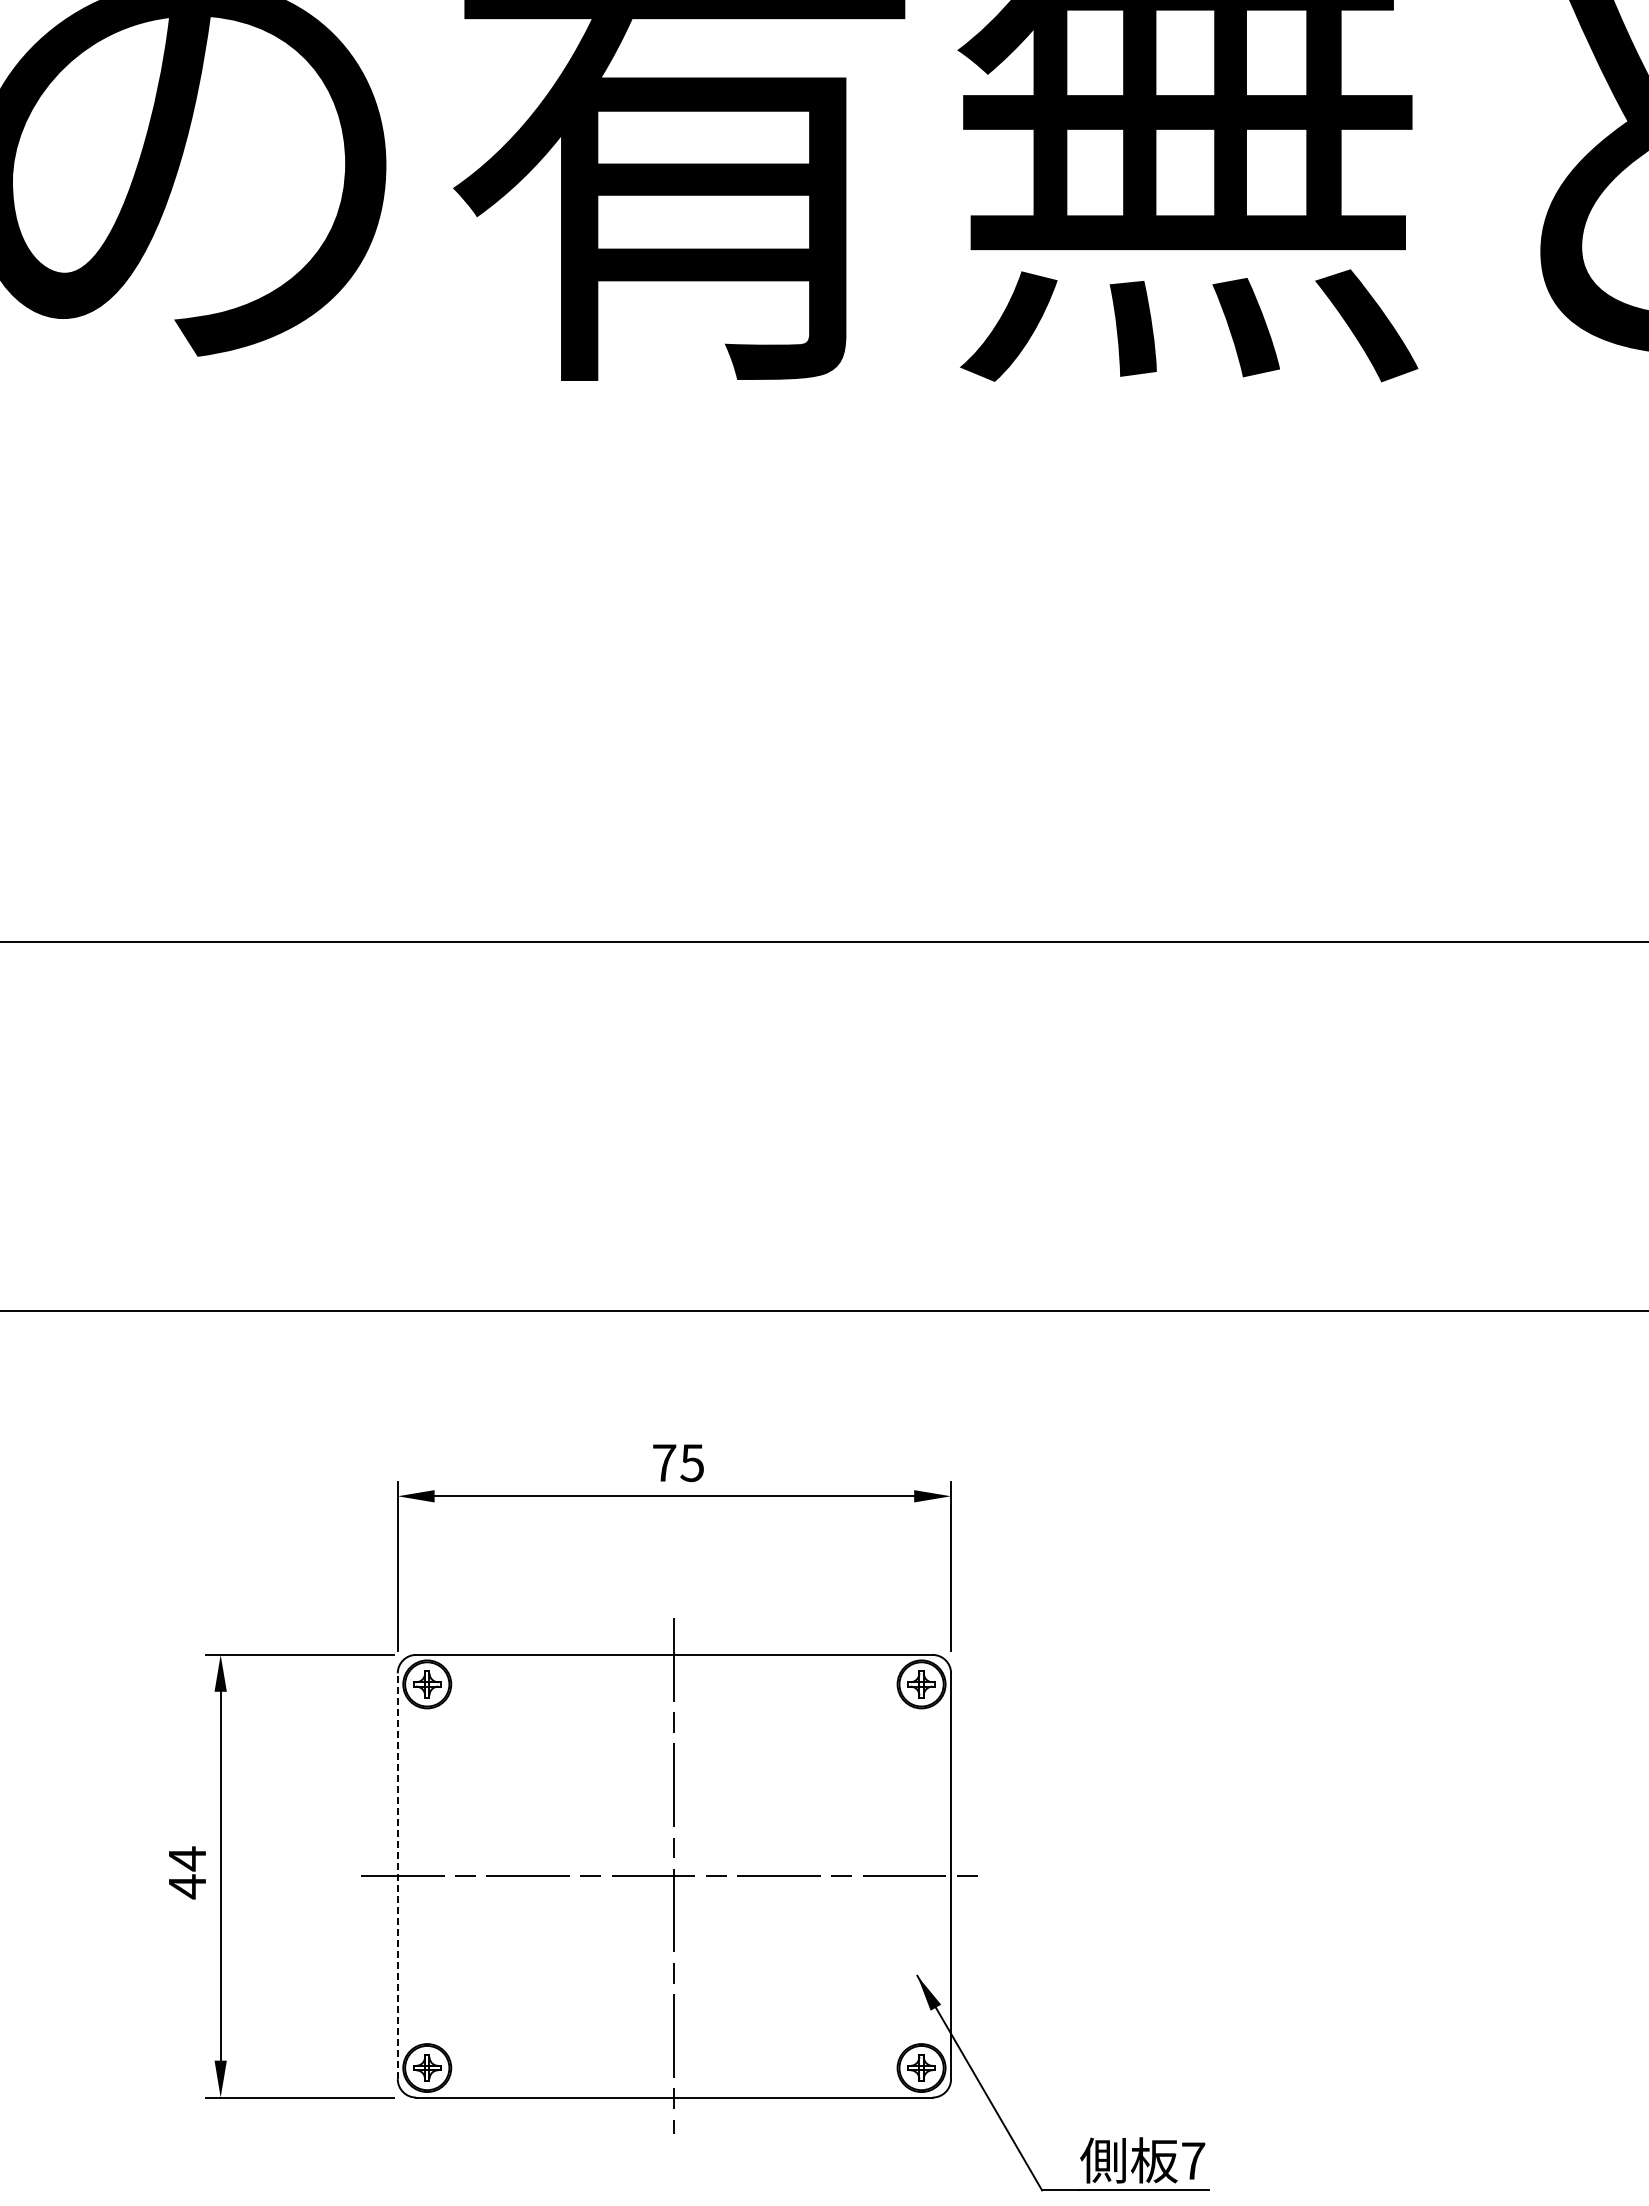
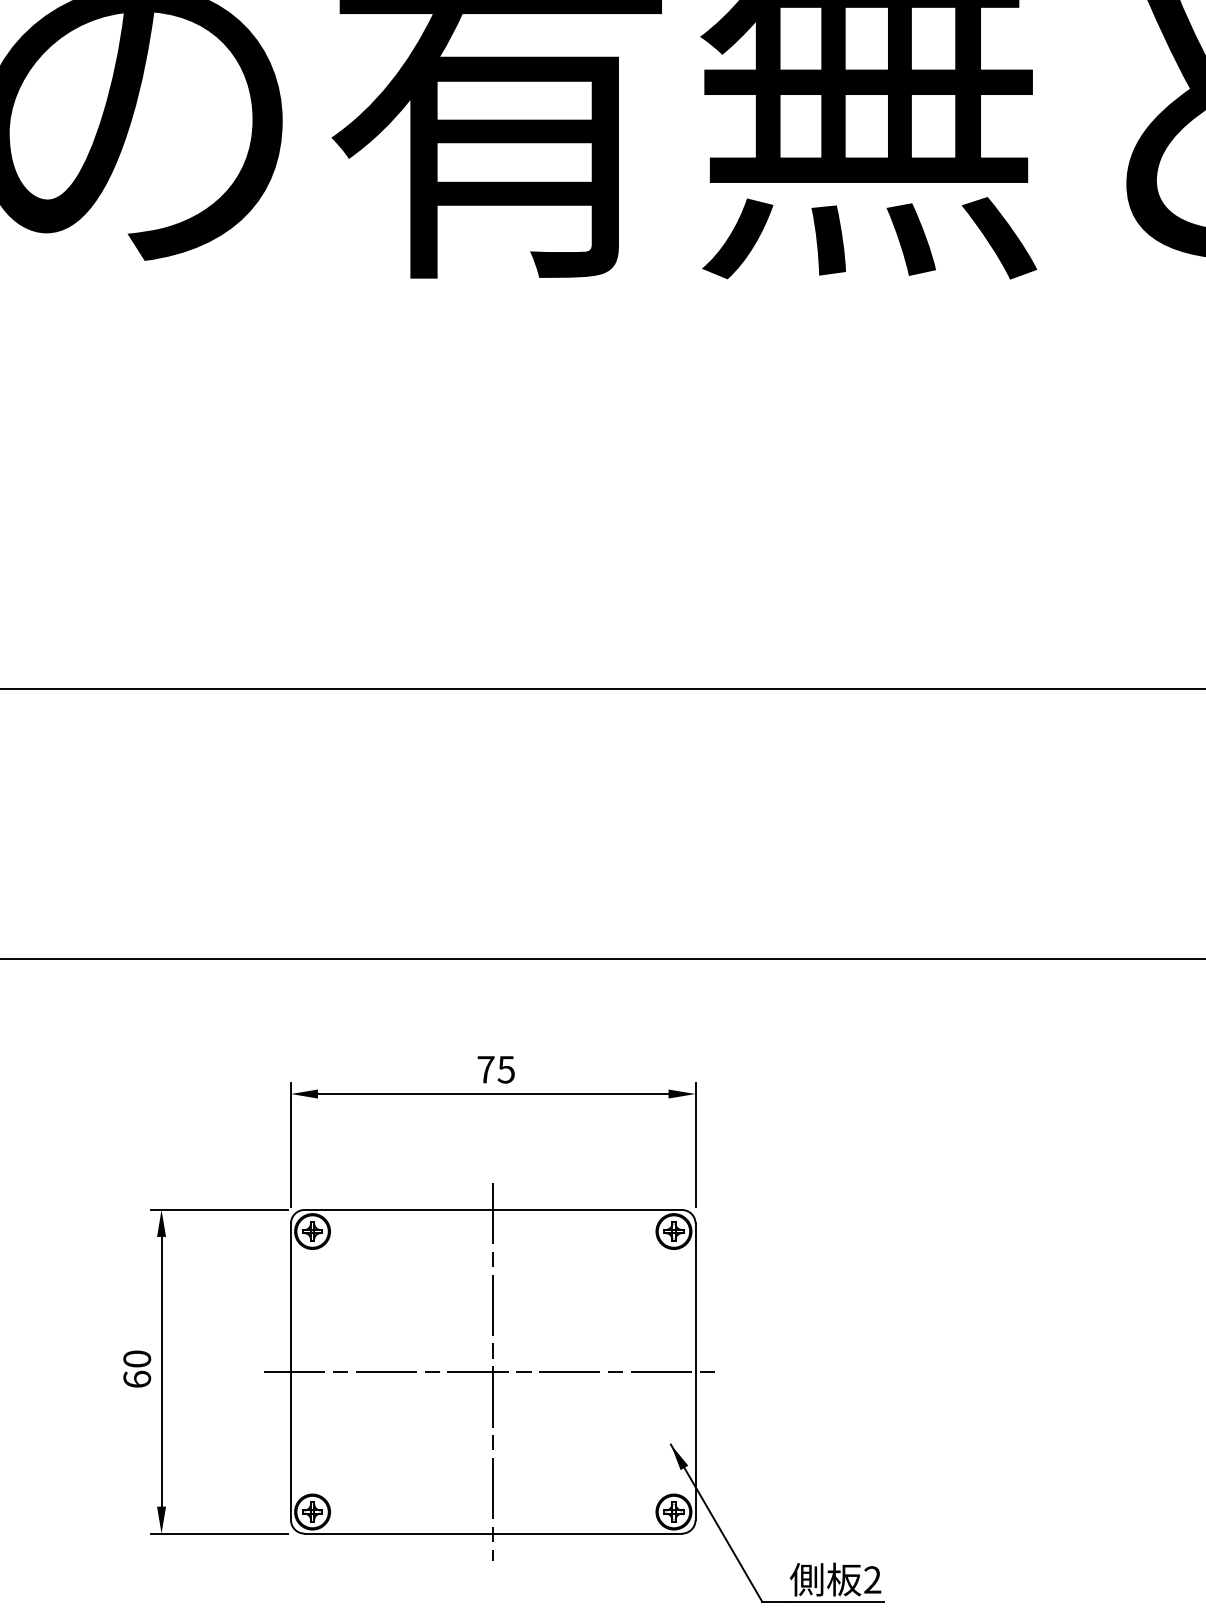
text: (187, 1872) -> (137, 1369), 44 -> 60
line: (397, 1876) -> (290, 1372), dashed -> solid
text: (1193, 2160) -> (872, 1579), 7 -> 2

